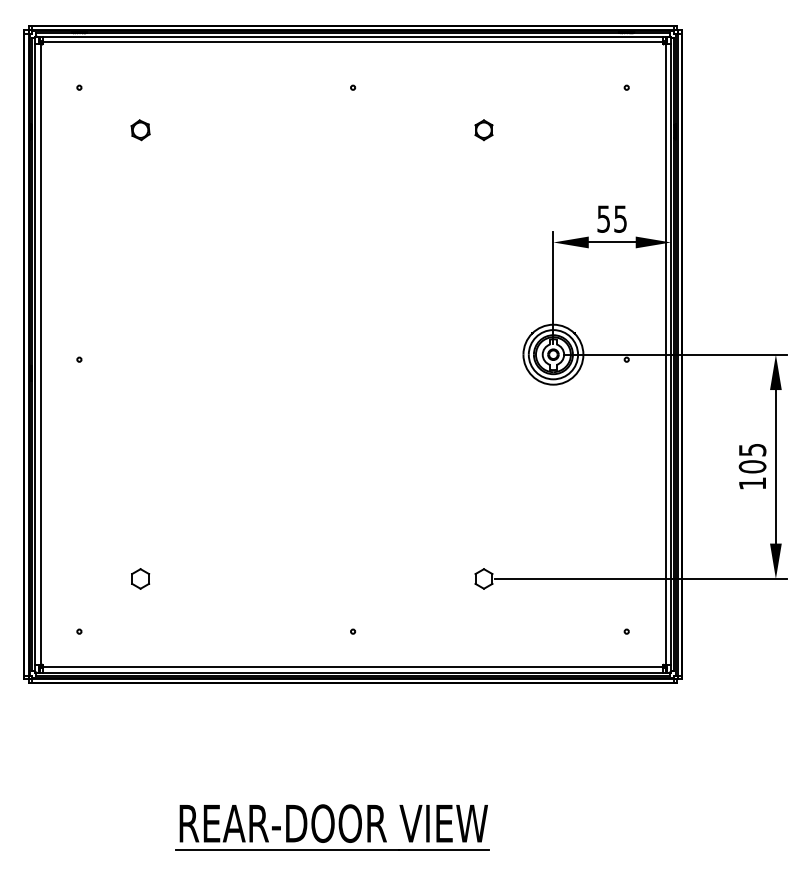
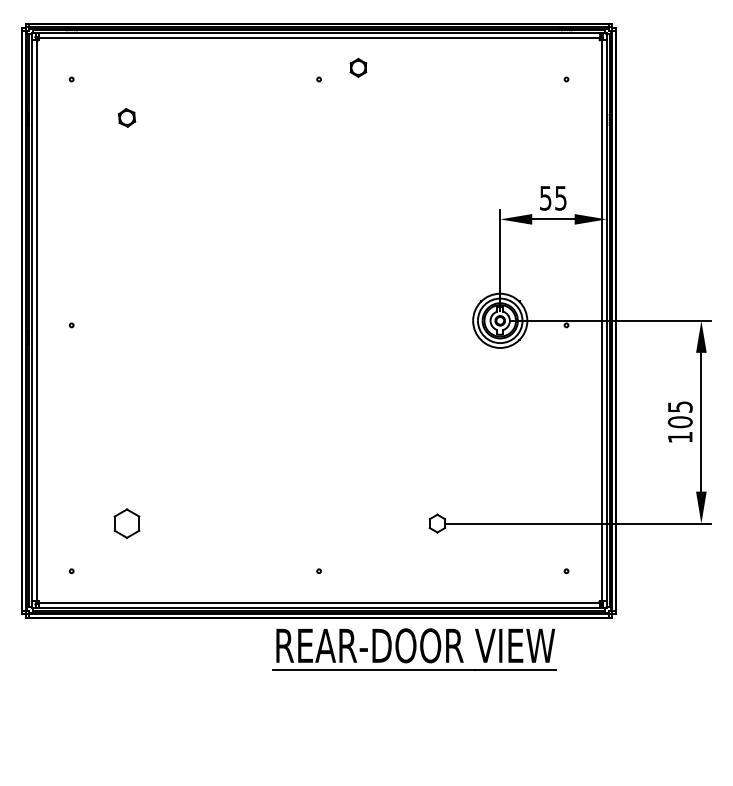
part: (484, 129) -> (358, 67), moved
part: (140, 578) -> (126, 523), size x1.6
part: (332, 827) -> (414, 649), moved

